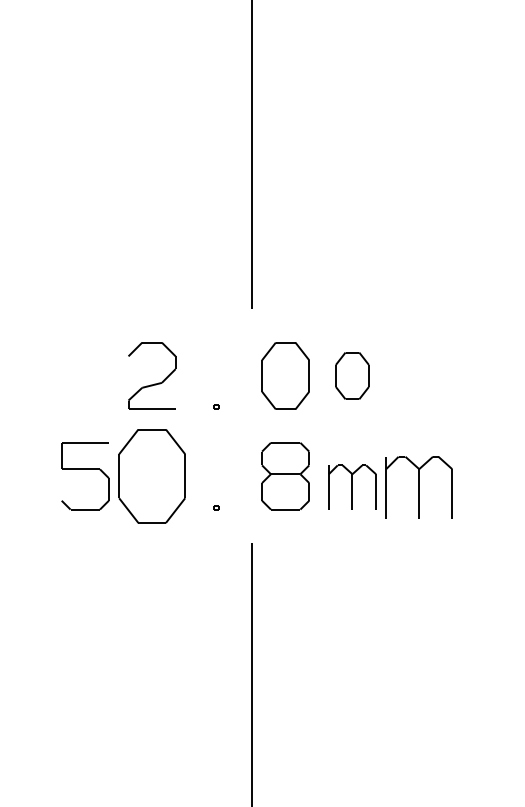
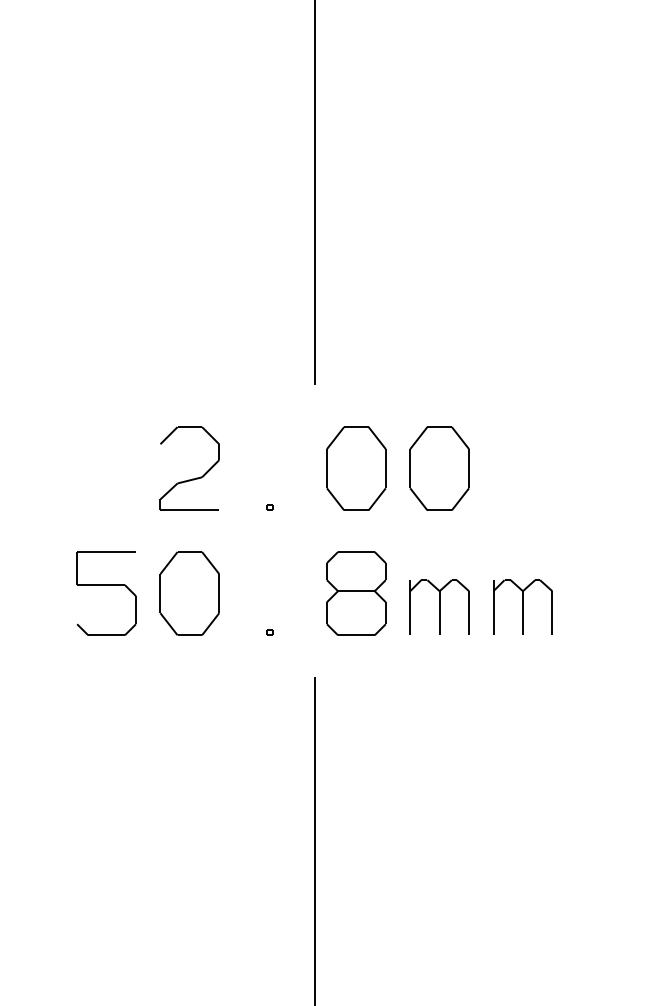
part: (352, 375) -> (439, 468), size x1.43
part: (151, 476) -> (189, 593), size x0.71
part: (418, 486) -> (522, 606), size x0.71

